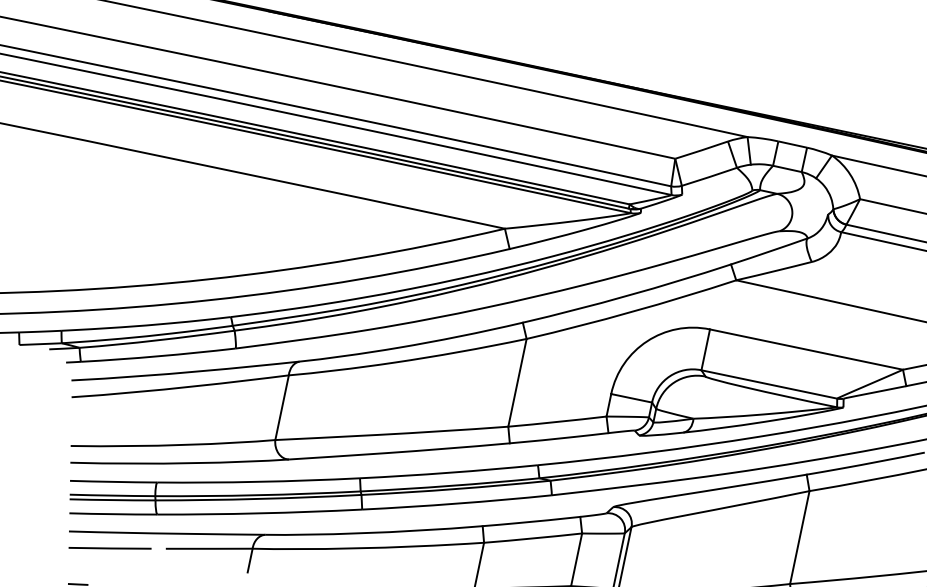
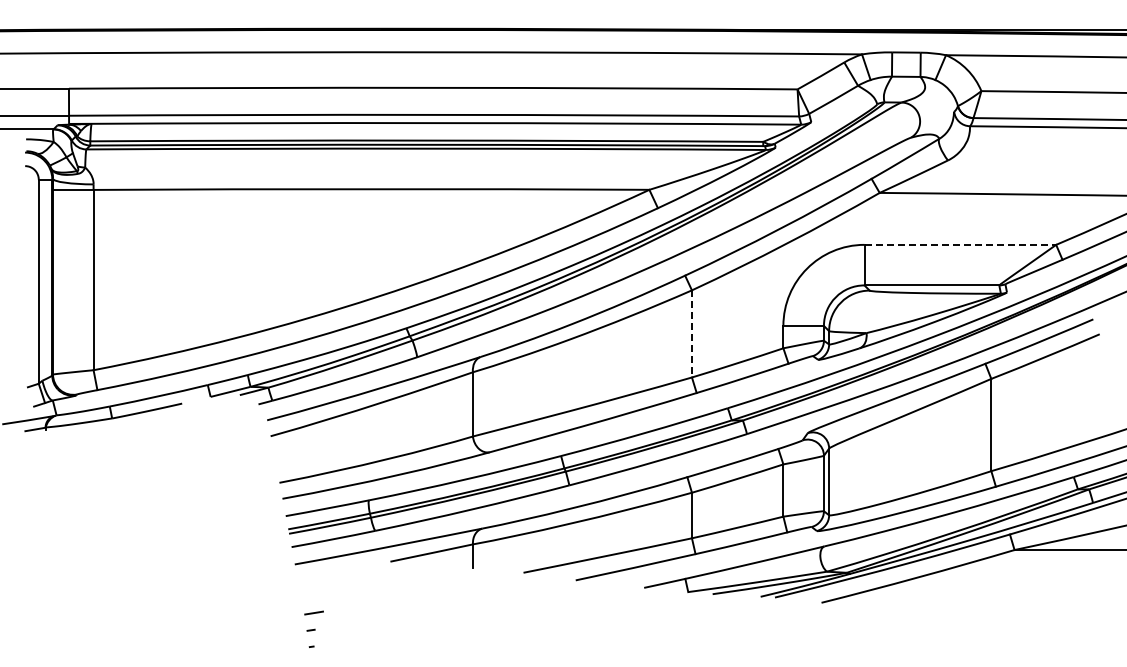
line: (806, 349) -> (960, 244), solid -> dashed
line: (517, 382) -> (691, 333), solid -> dashed
line: (109, 547) -> (336, 571), removed

